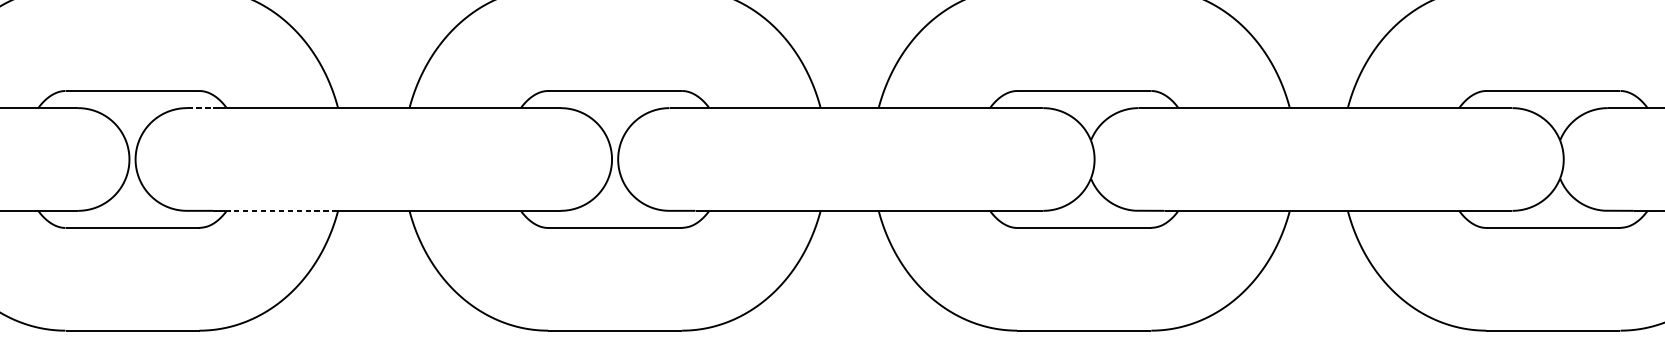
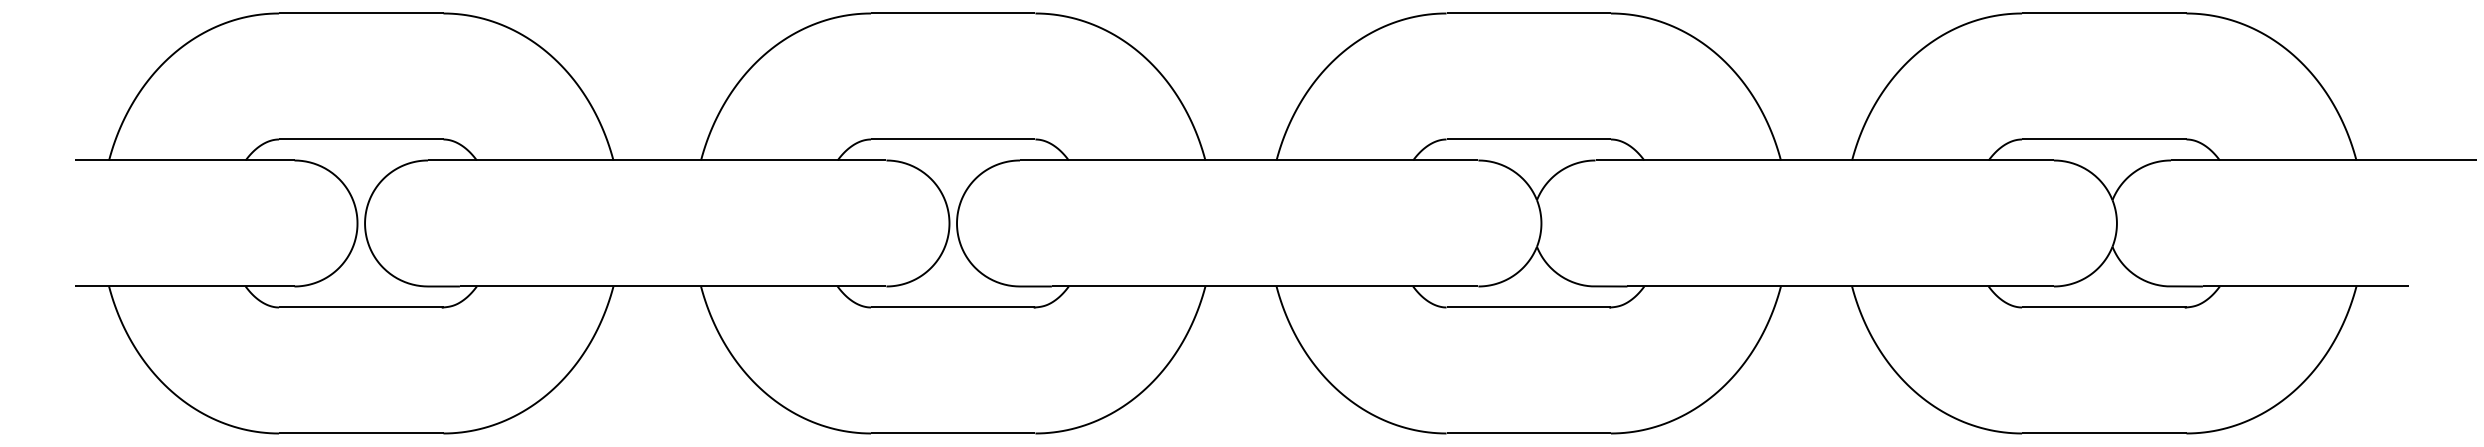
line: (200, 108) -> (444, 160), dashed -> solid
line: (282, 210) -> (545, 286), dashed -> solid

